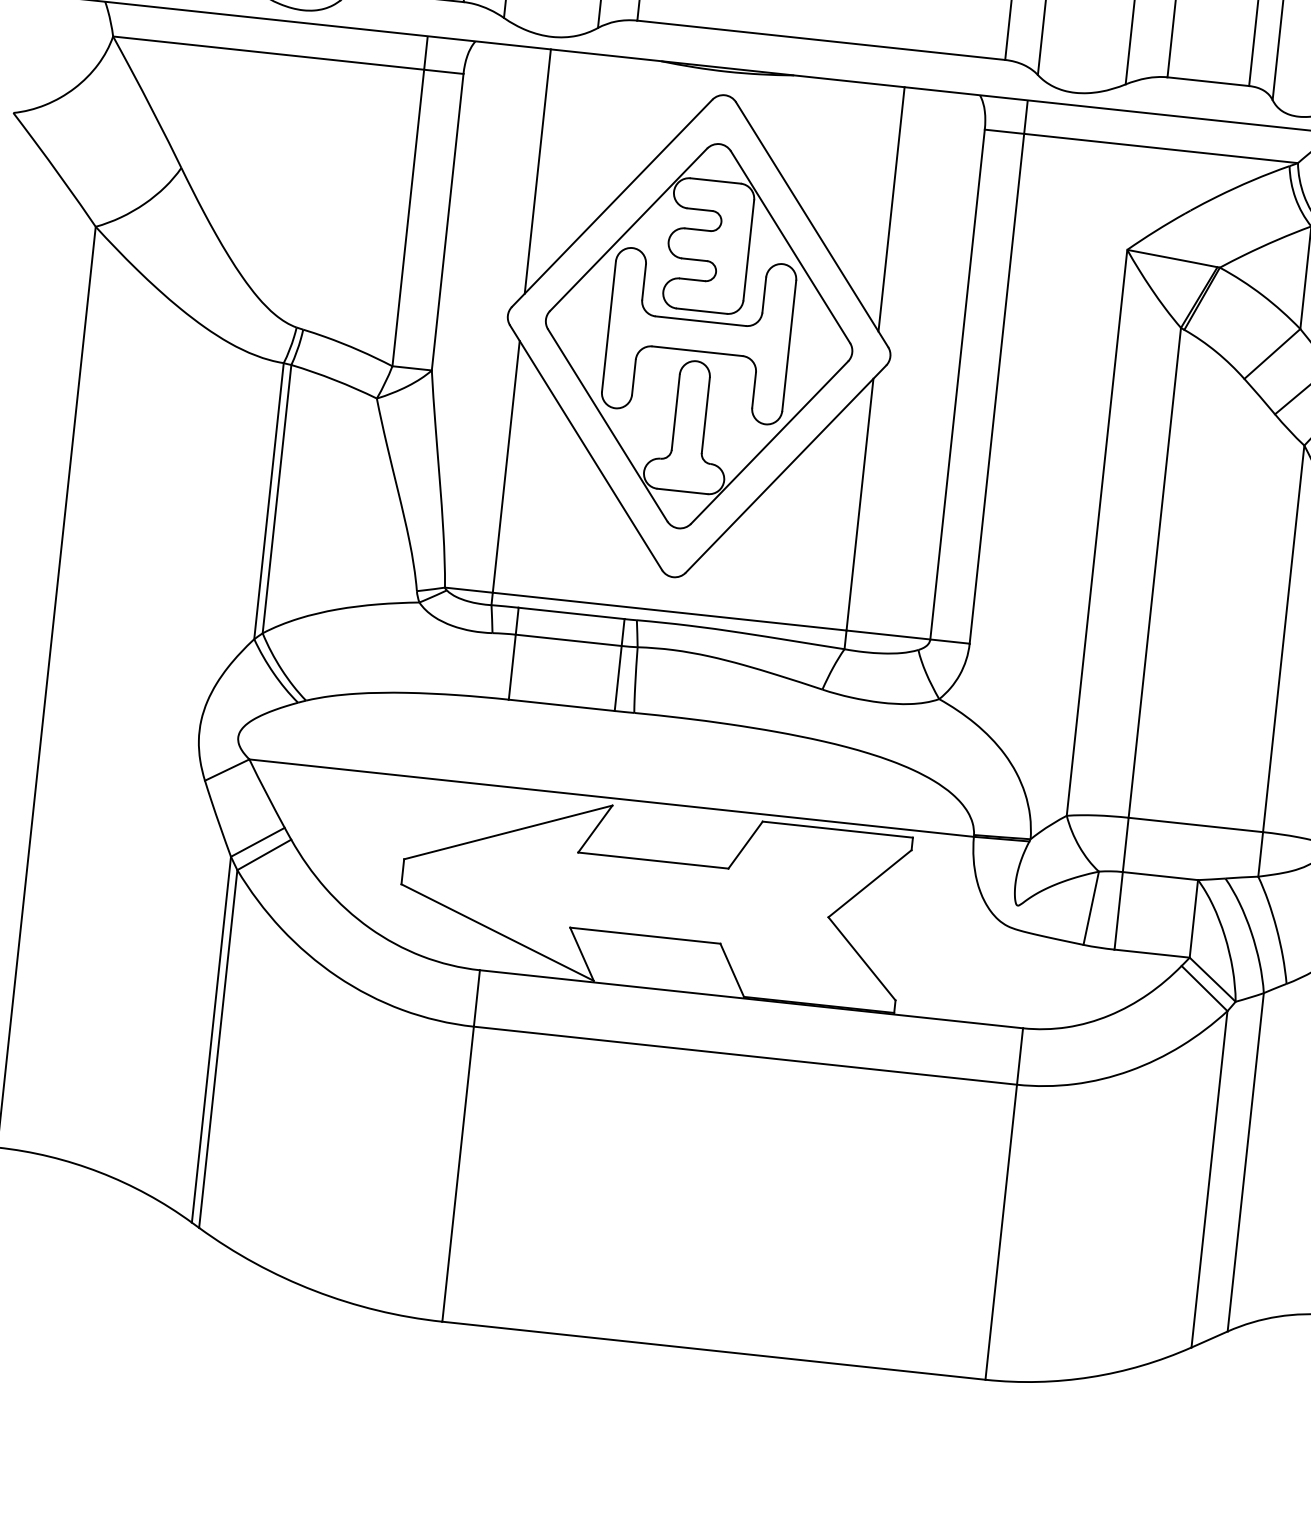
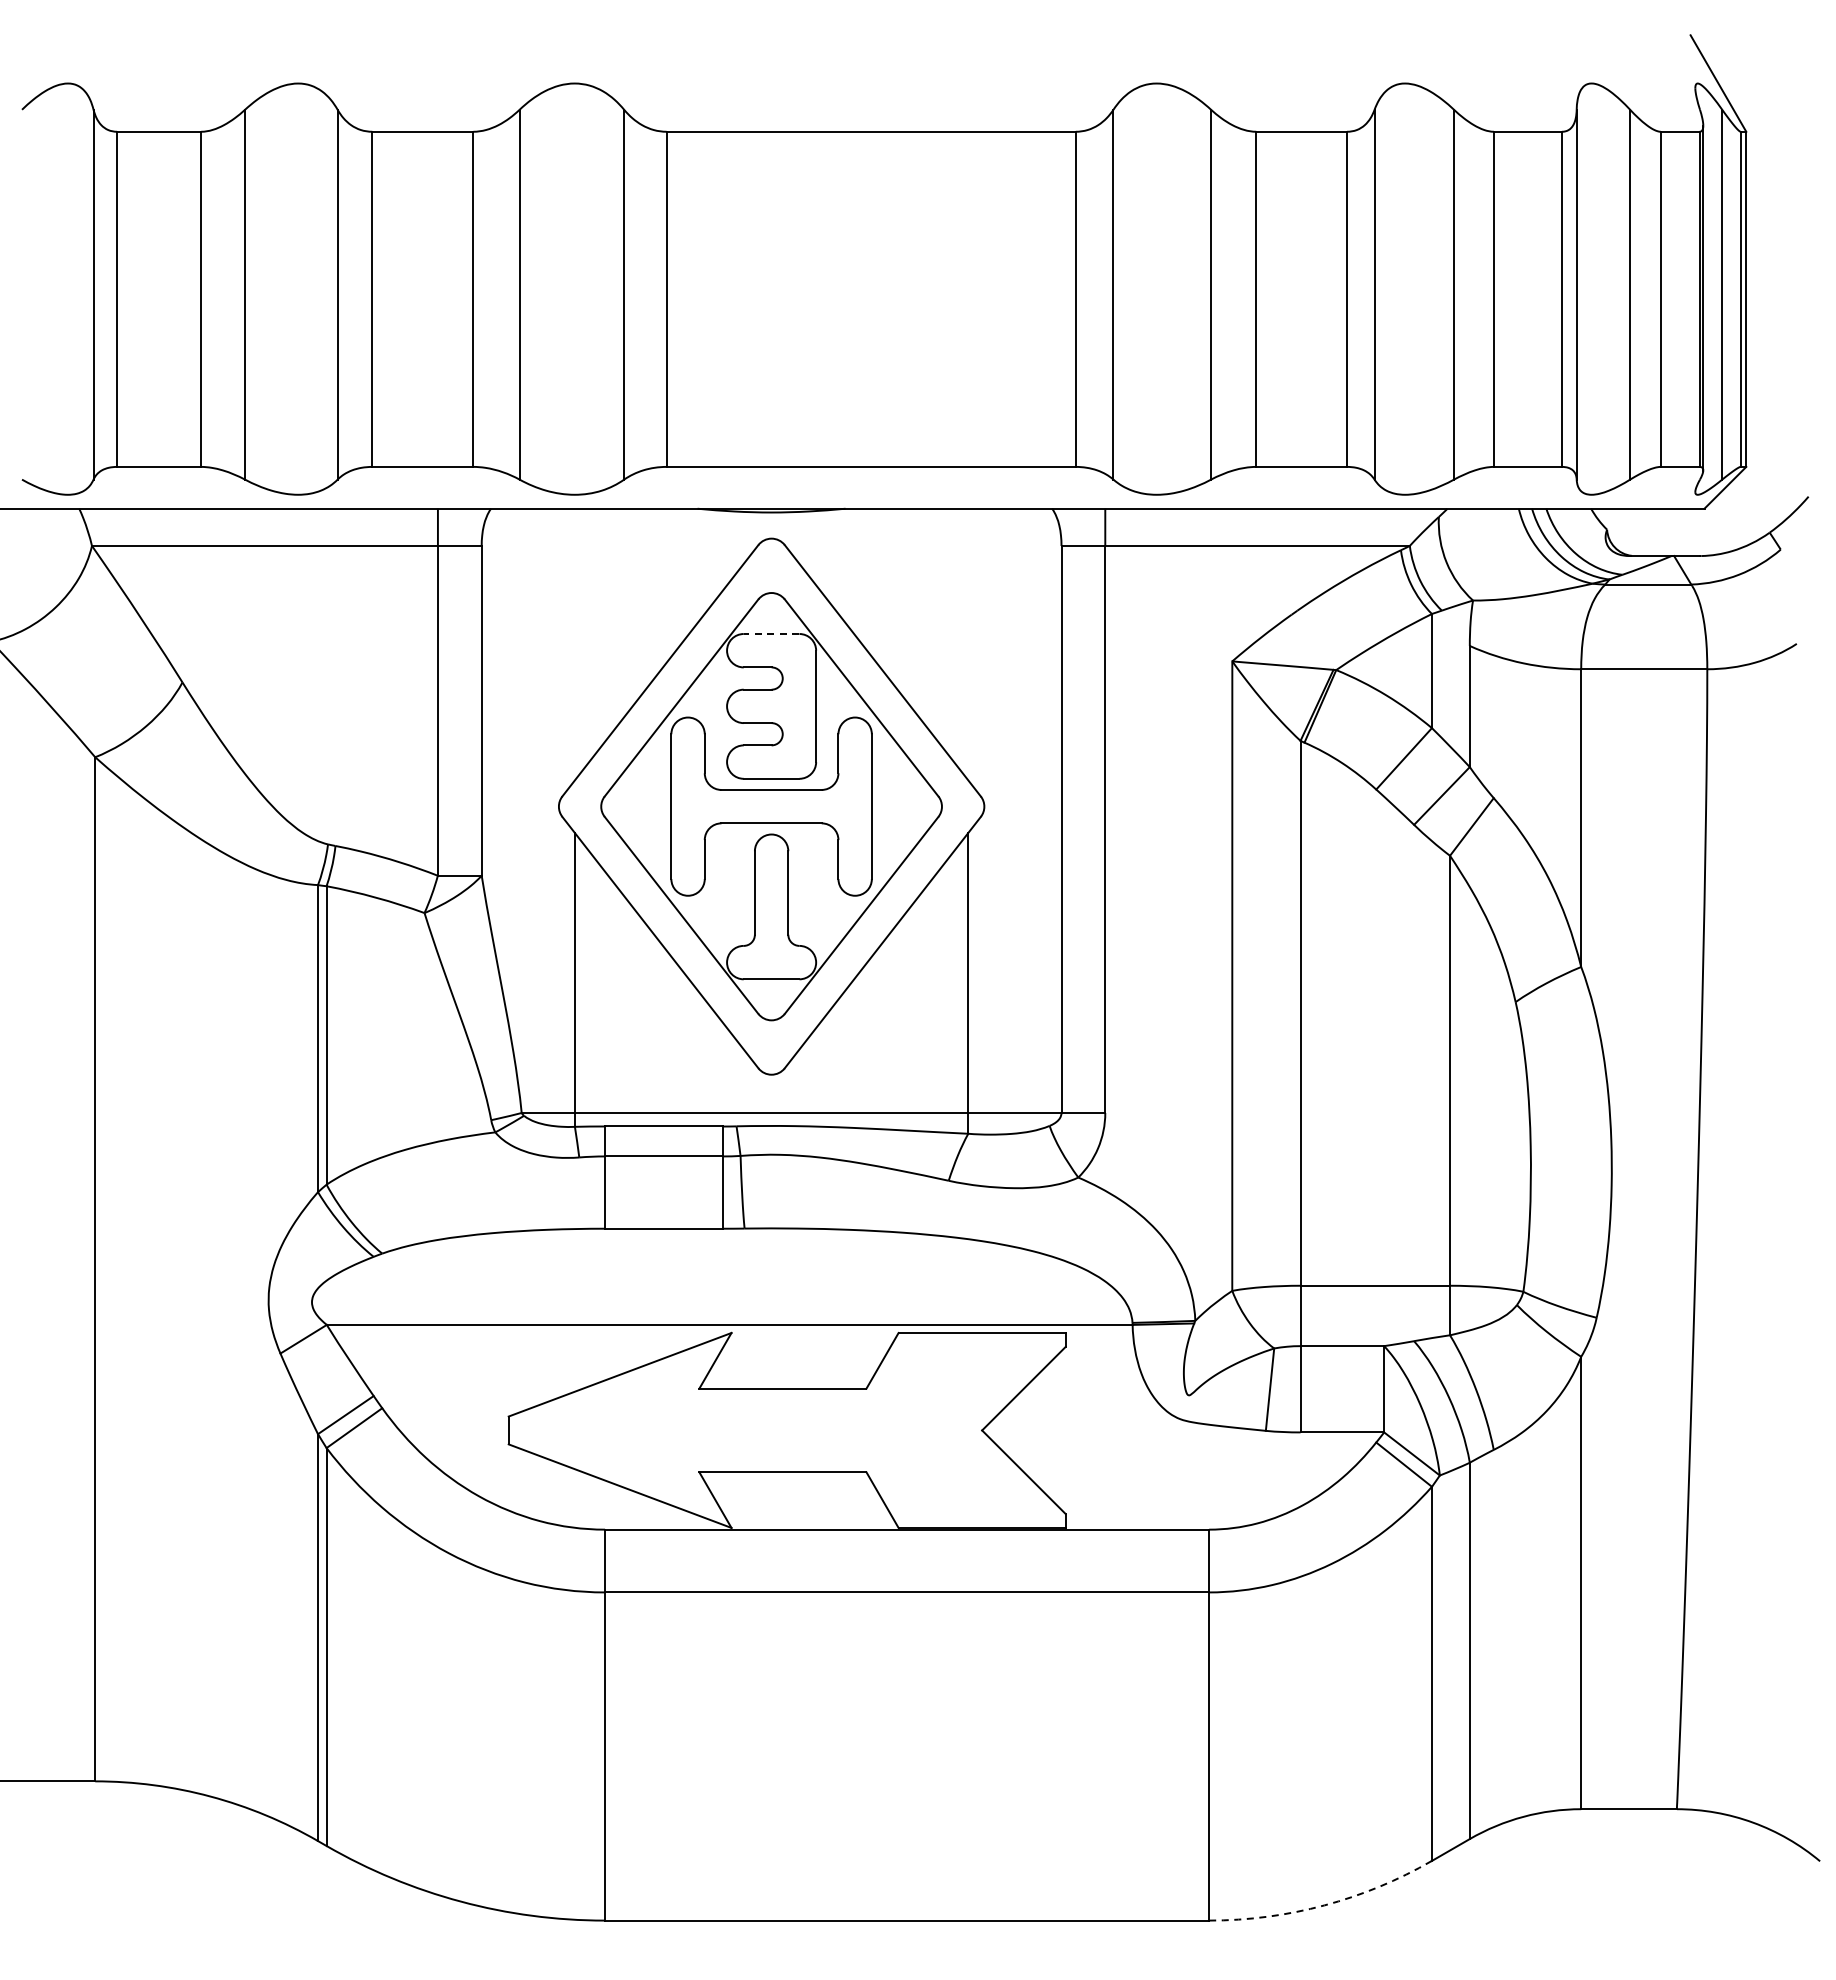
line: (537, 171) -> (574, 644), removed
line: (715, 181) -> (771, 634), solid -> dashed
line: (891, 209) -> (968, 644), removed
arc: (1090, 1377) -> (1324, 1905), solid -> dashed

